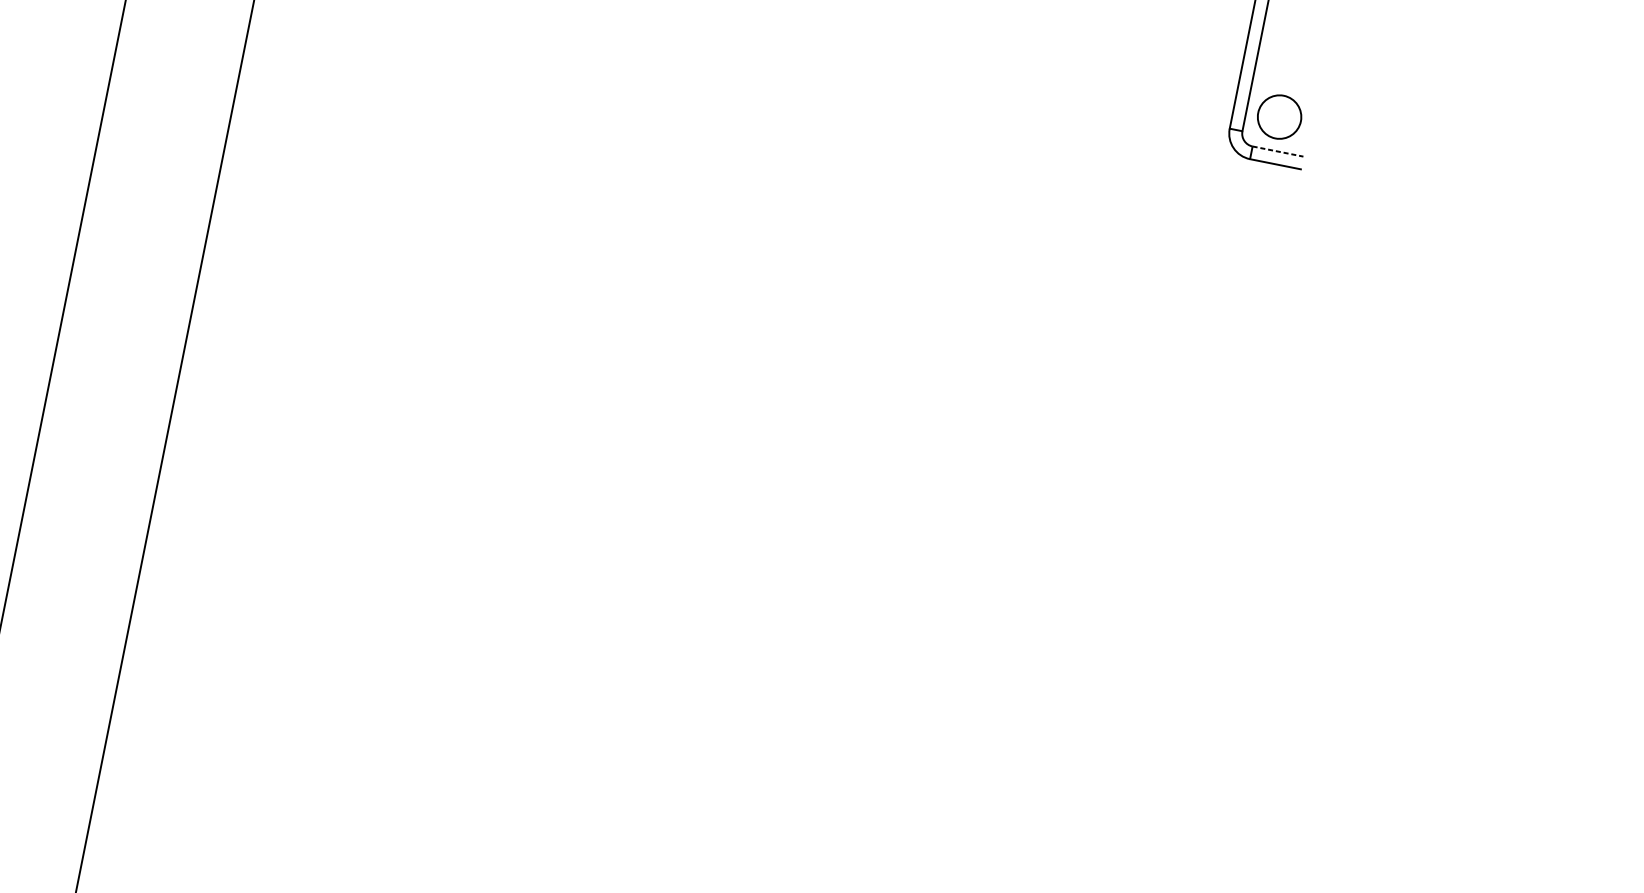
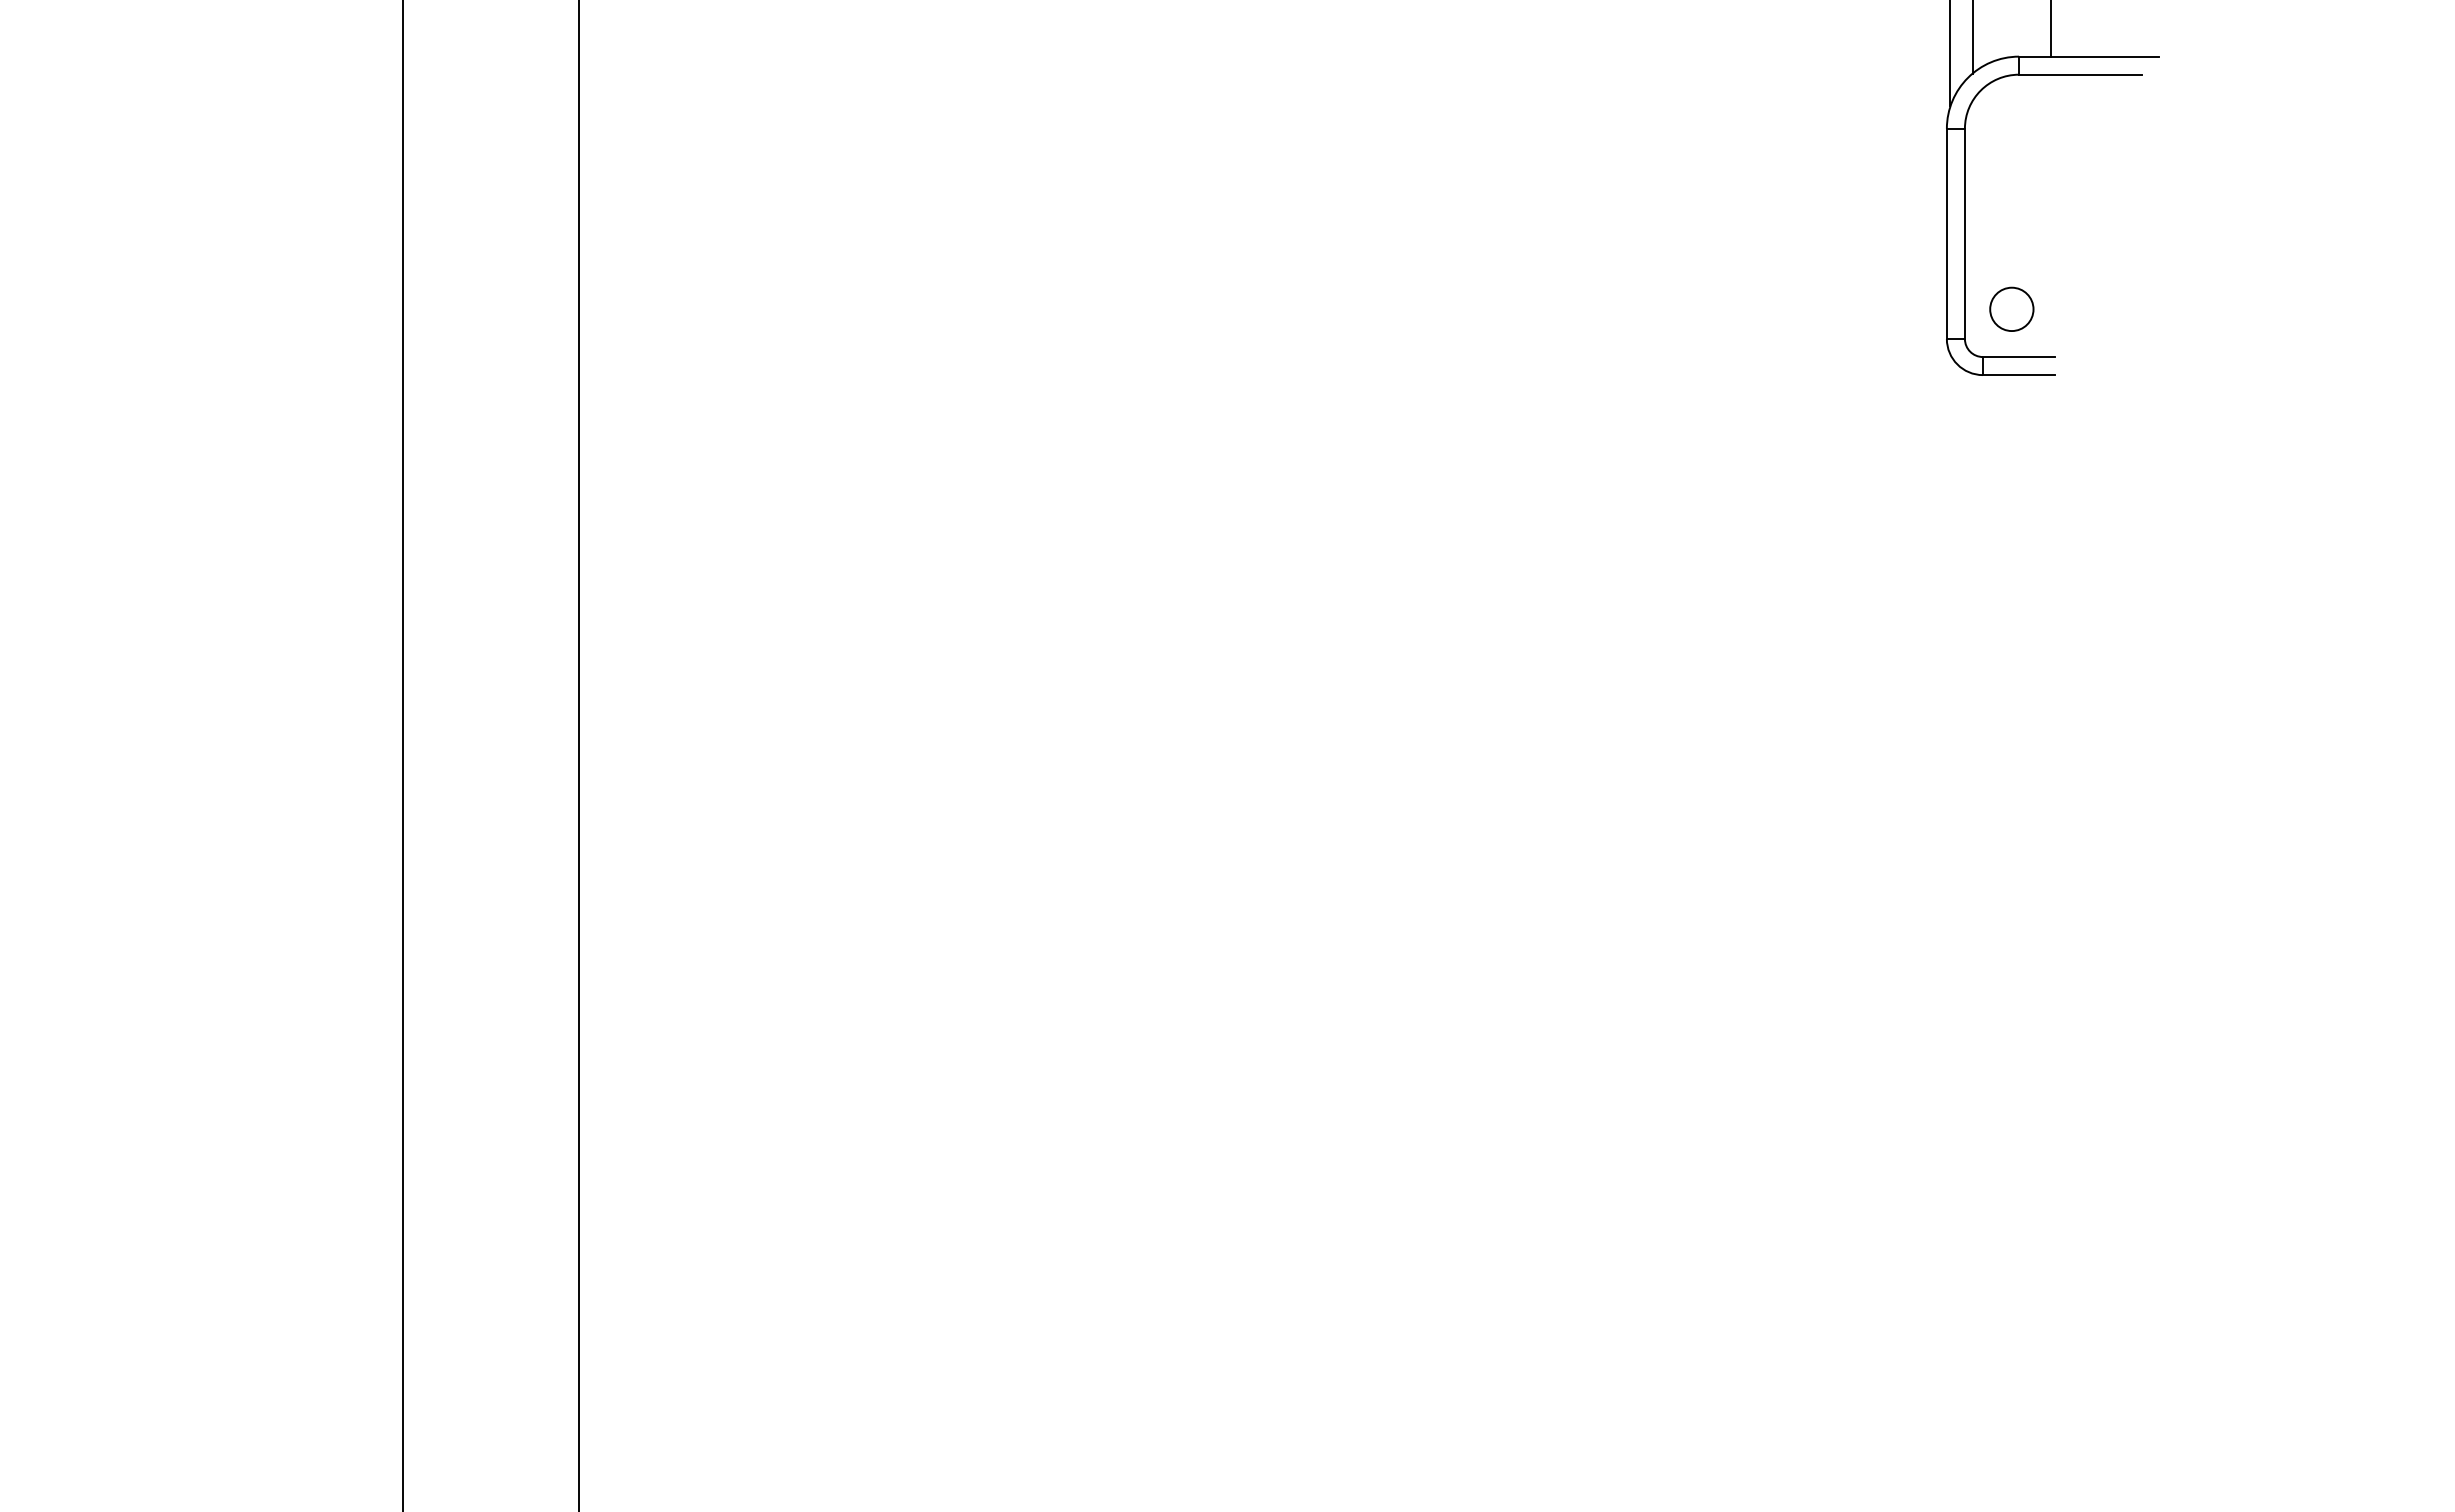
circle: (1279, 116) -> (2011, 308), size x0.71
line: (1278, 151) -> (2019, 357), dashed -> solid

